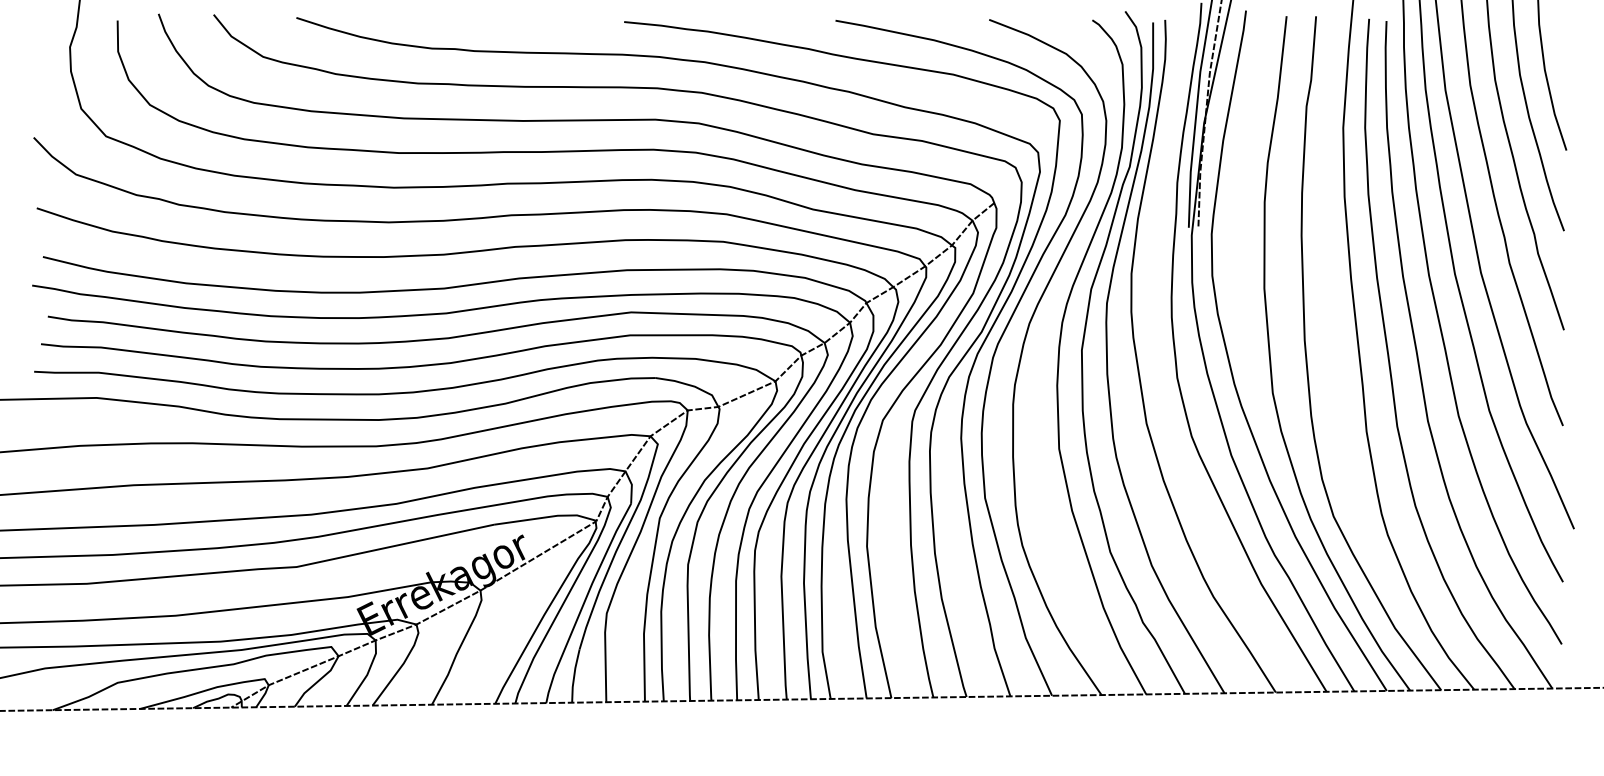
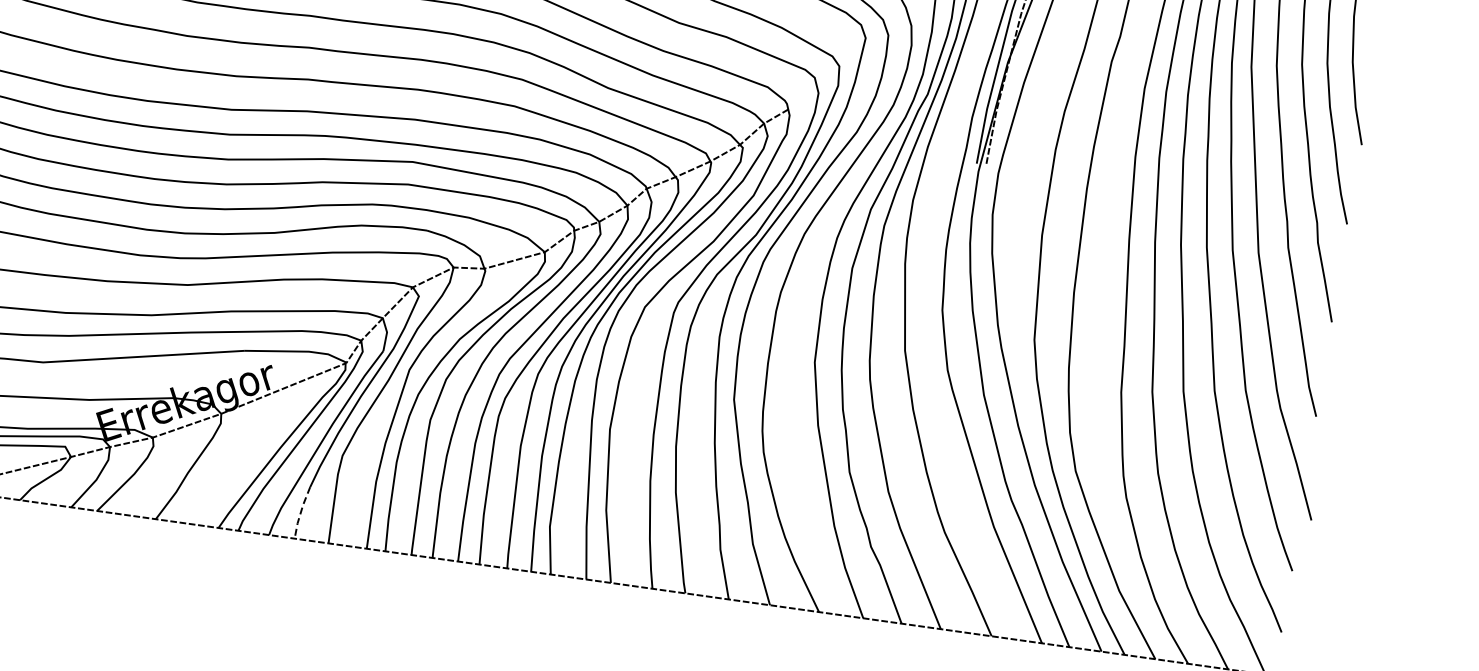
line: (574, 675) -> (301, 512), solid -> dashed

